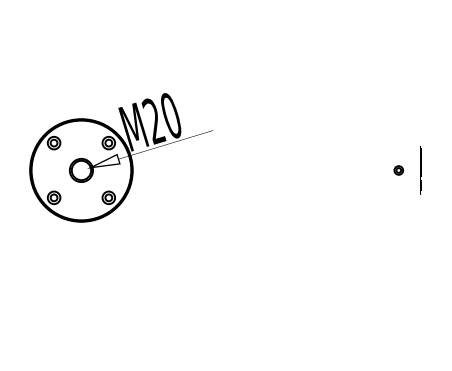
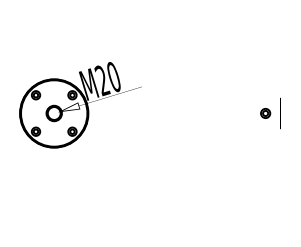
part: (398, 170) -> (265, 113), size x1.6

